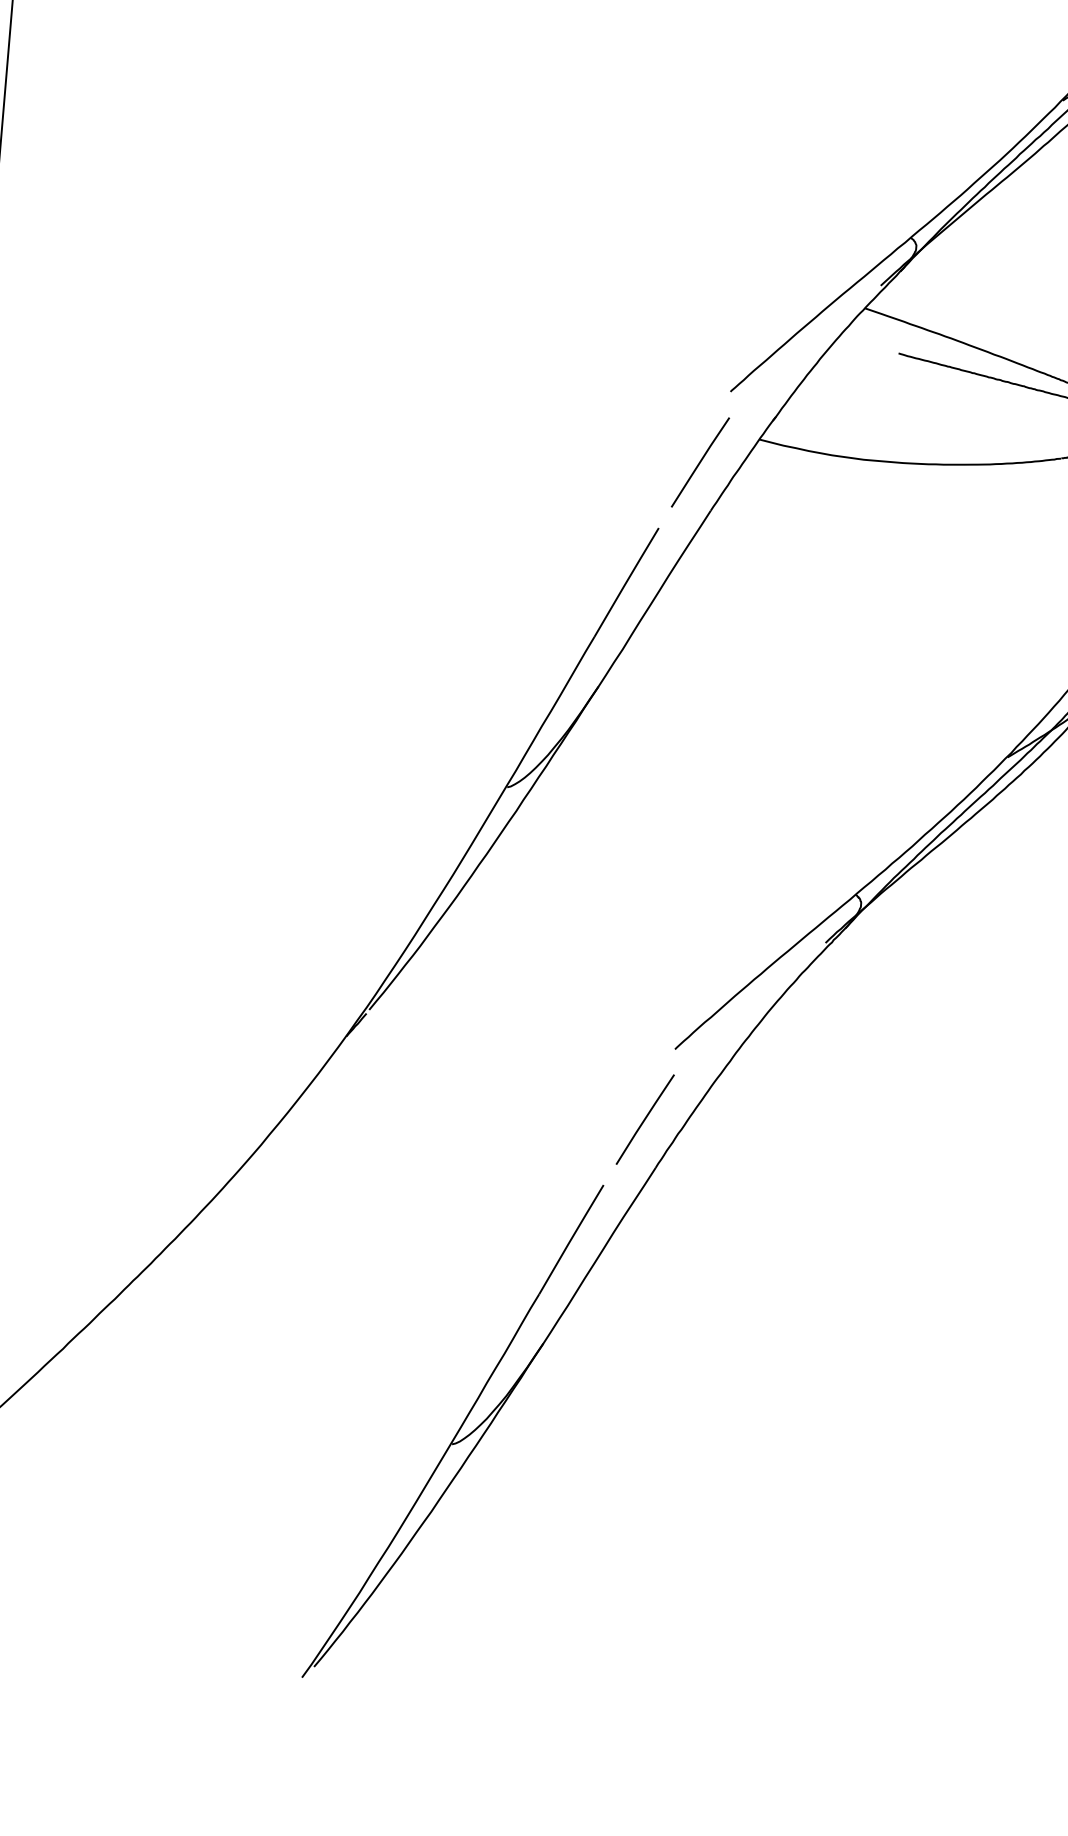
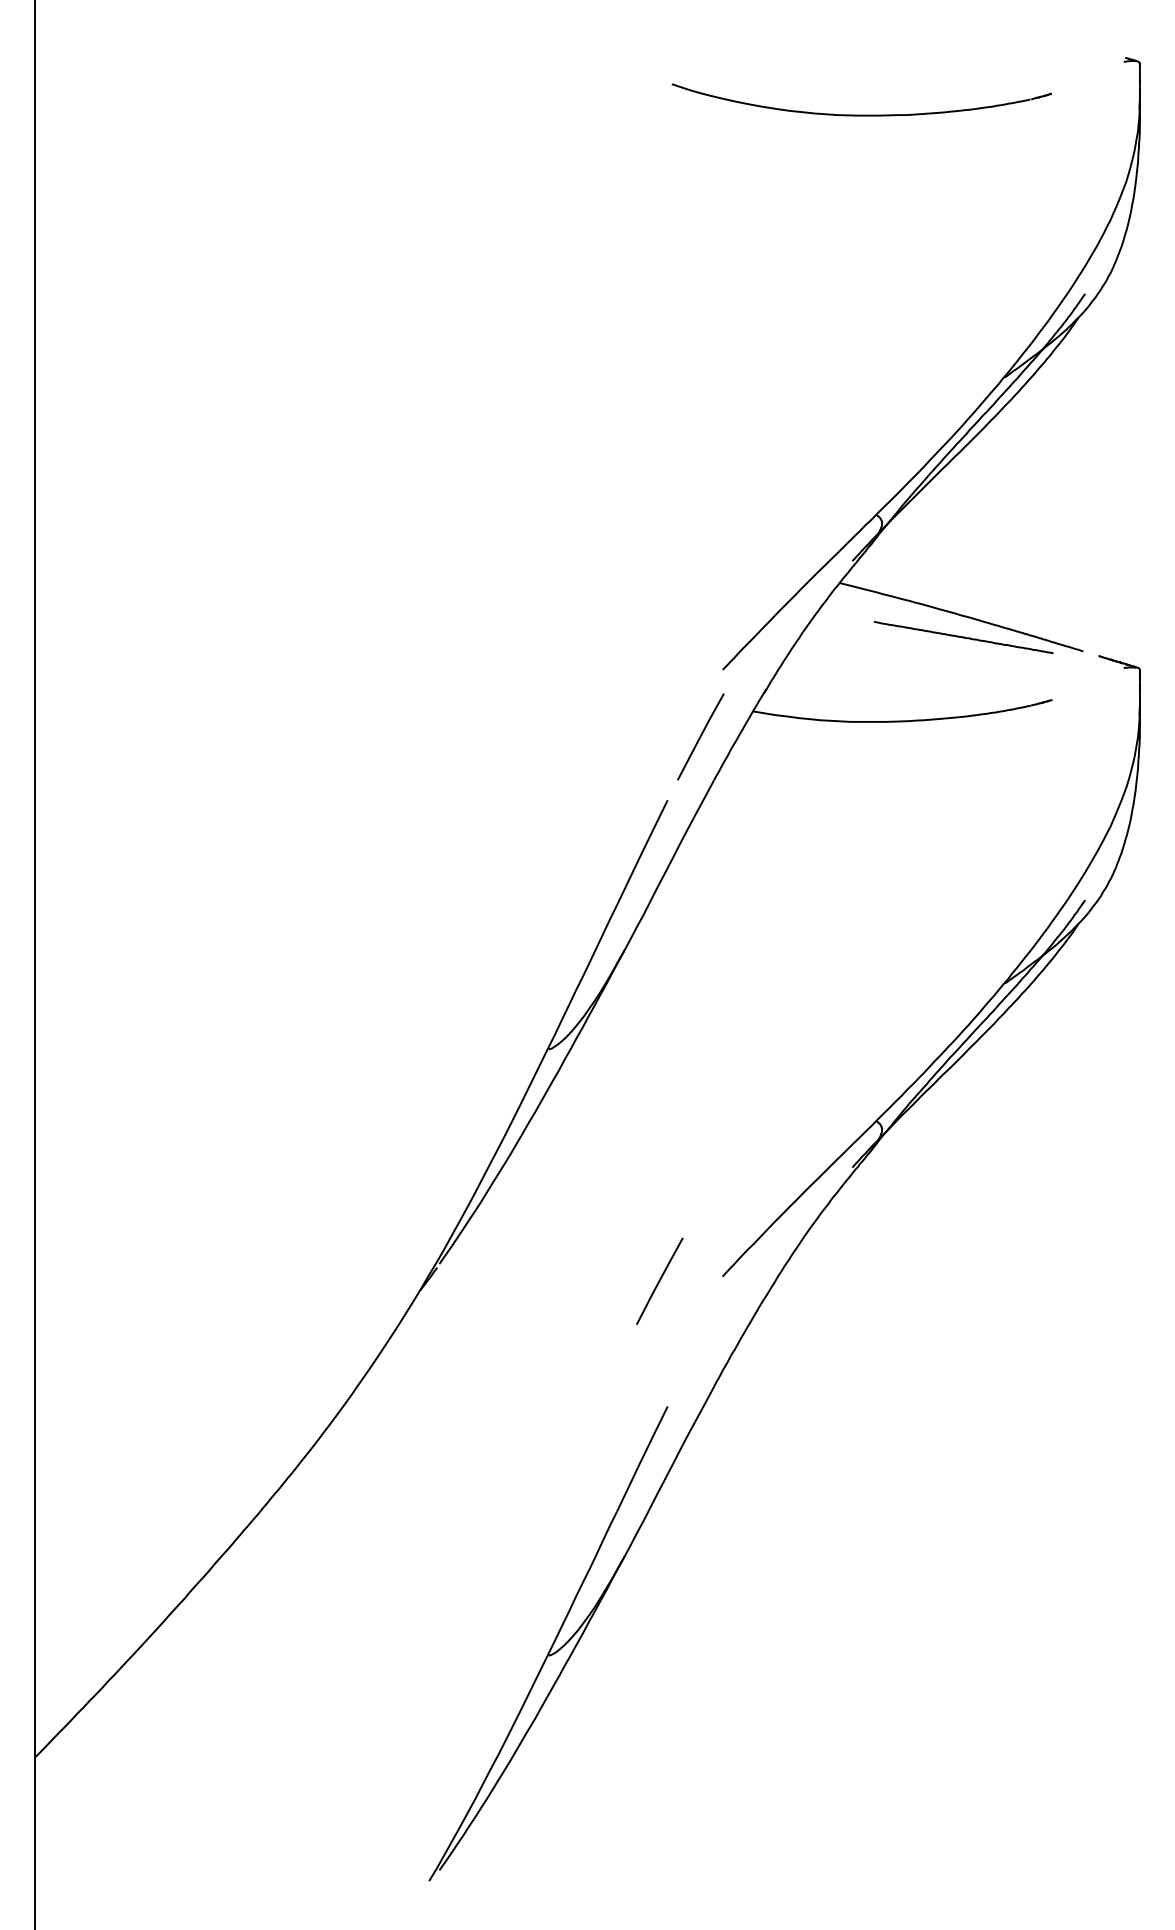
line: (645, 1118) -> (659, 1280), moved

